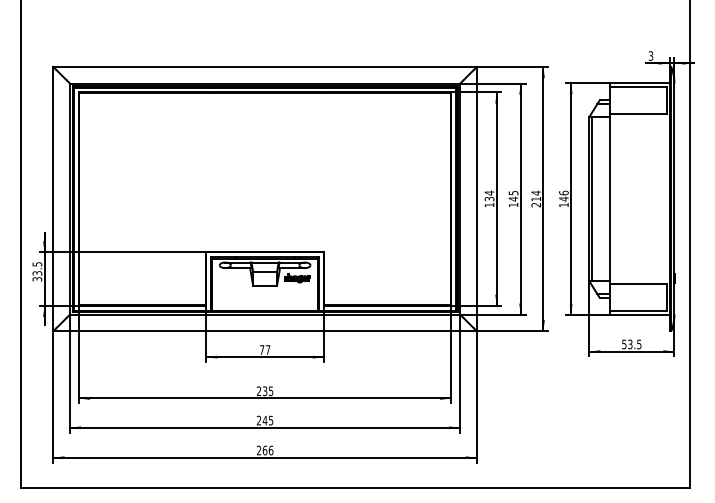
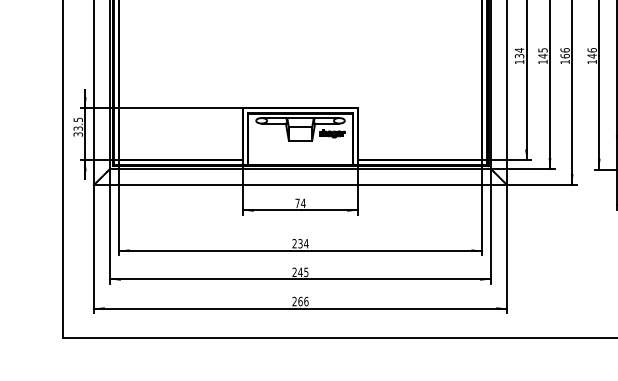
text: (536, 198) -> (565, 55), 214 -> 166
text: (267, 349) -> (302, 202), 77 -> 74
text: (270, 391) -> (305, 243), 235 -> 234

